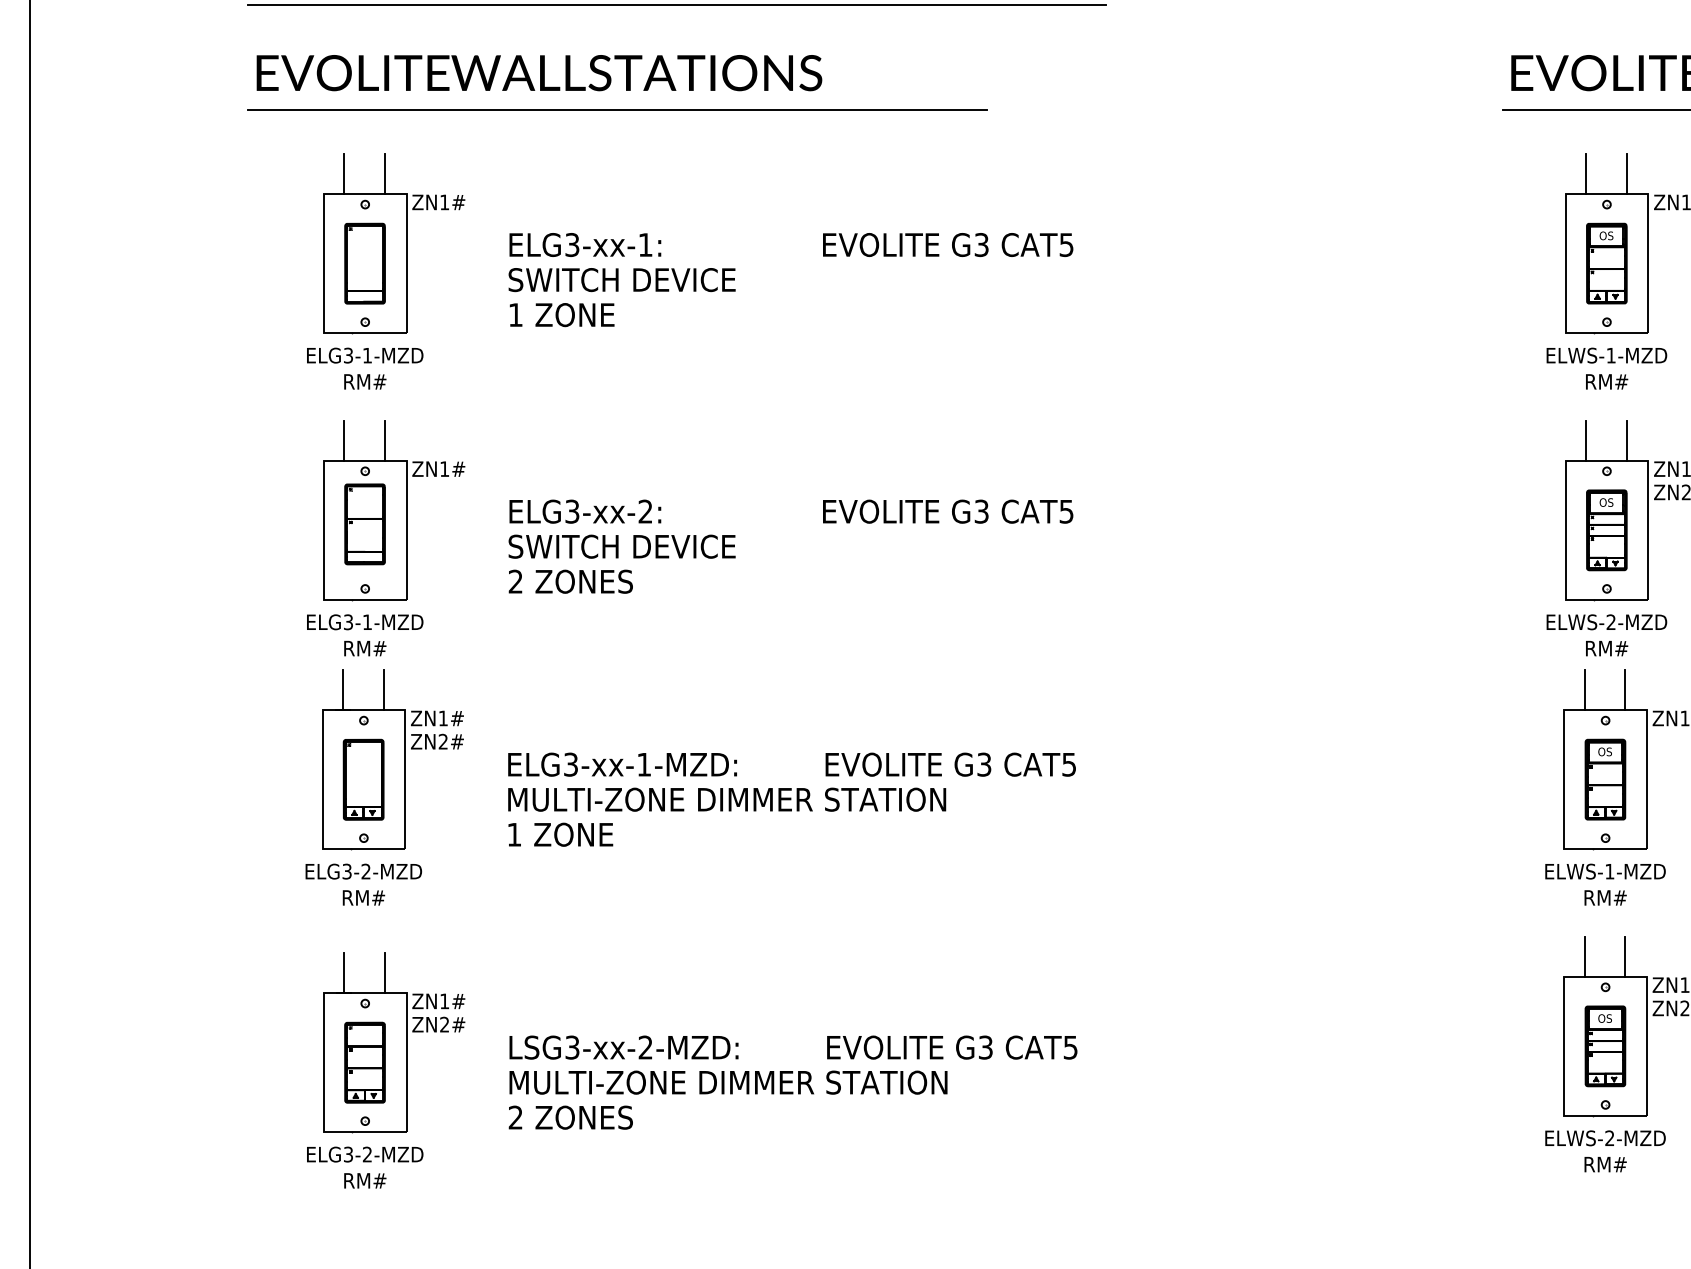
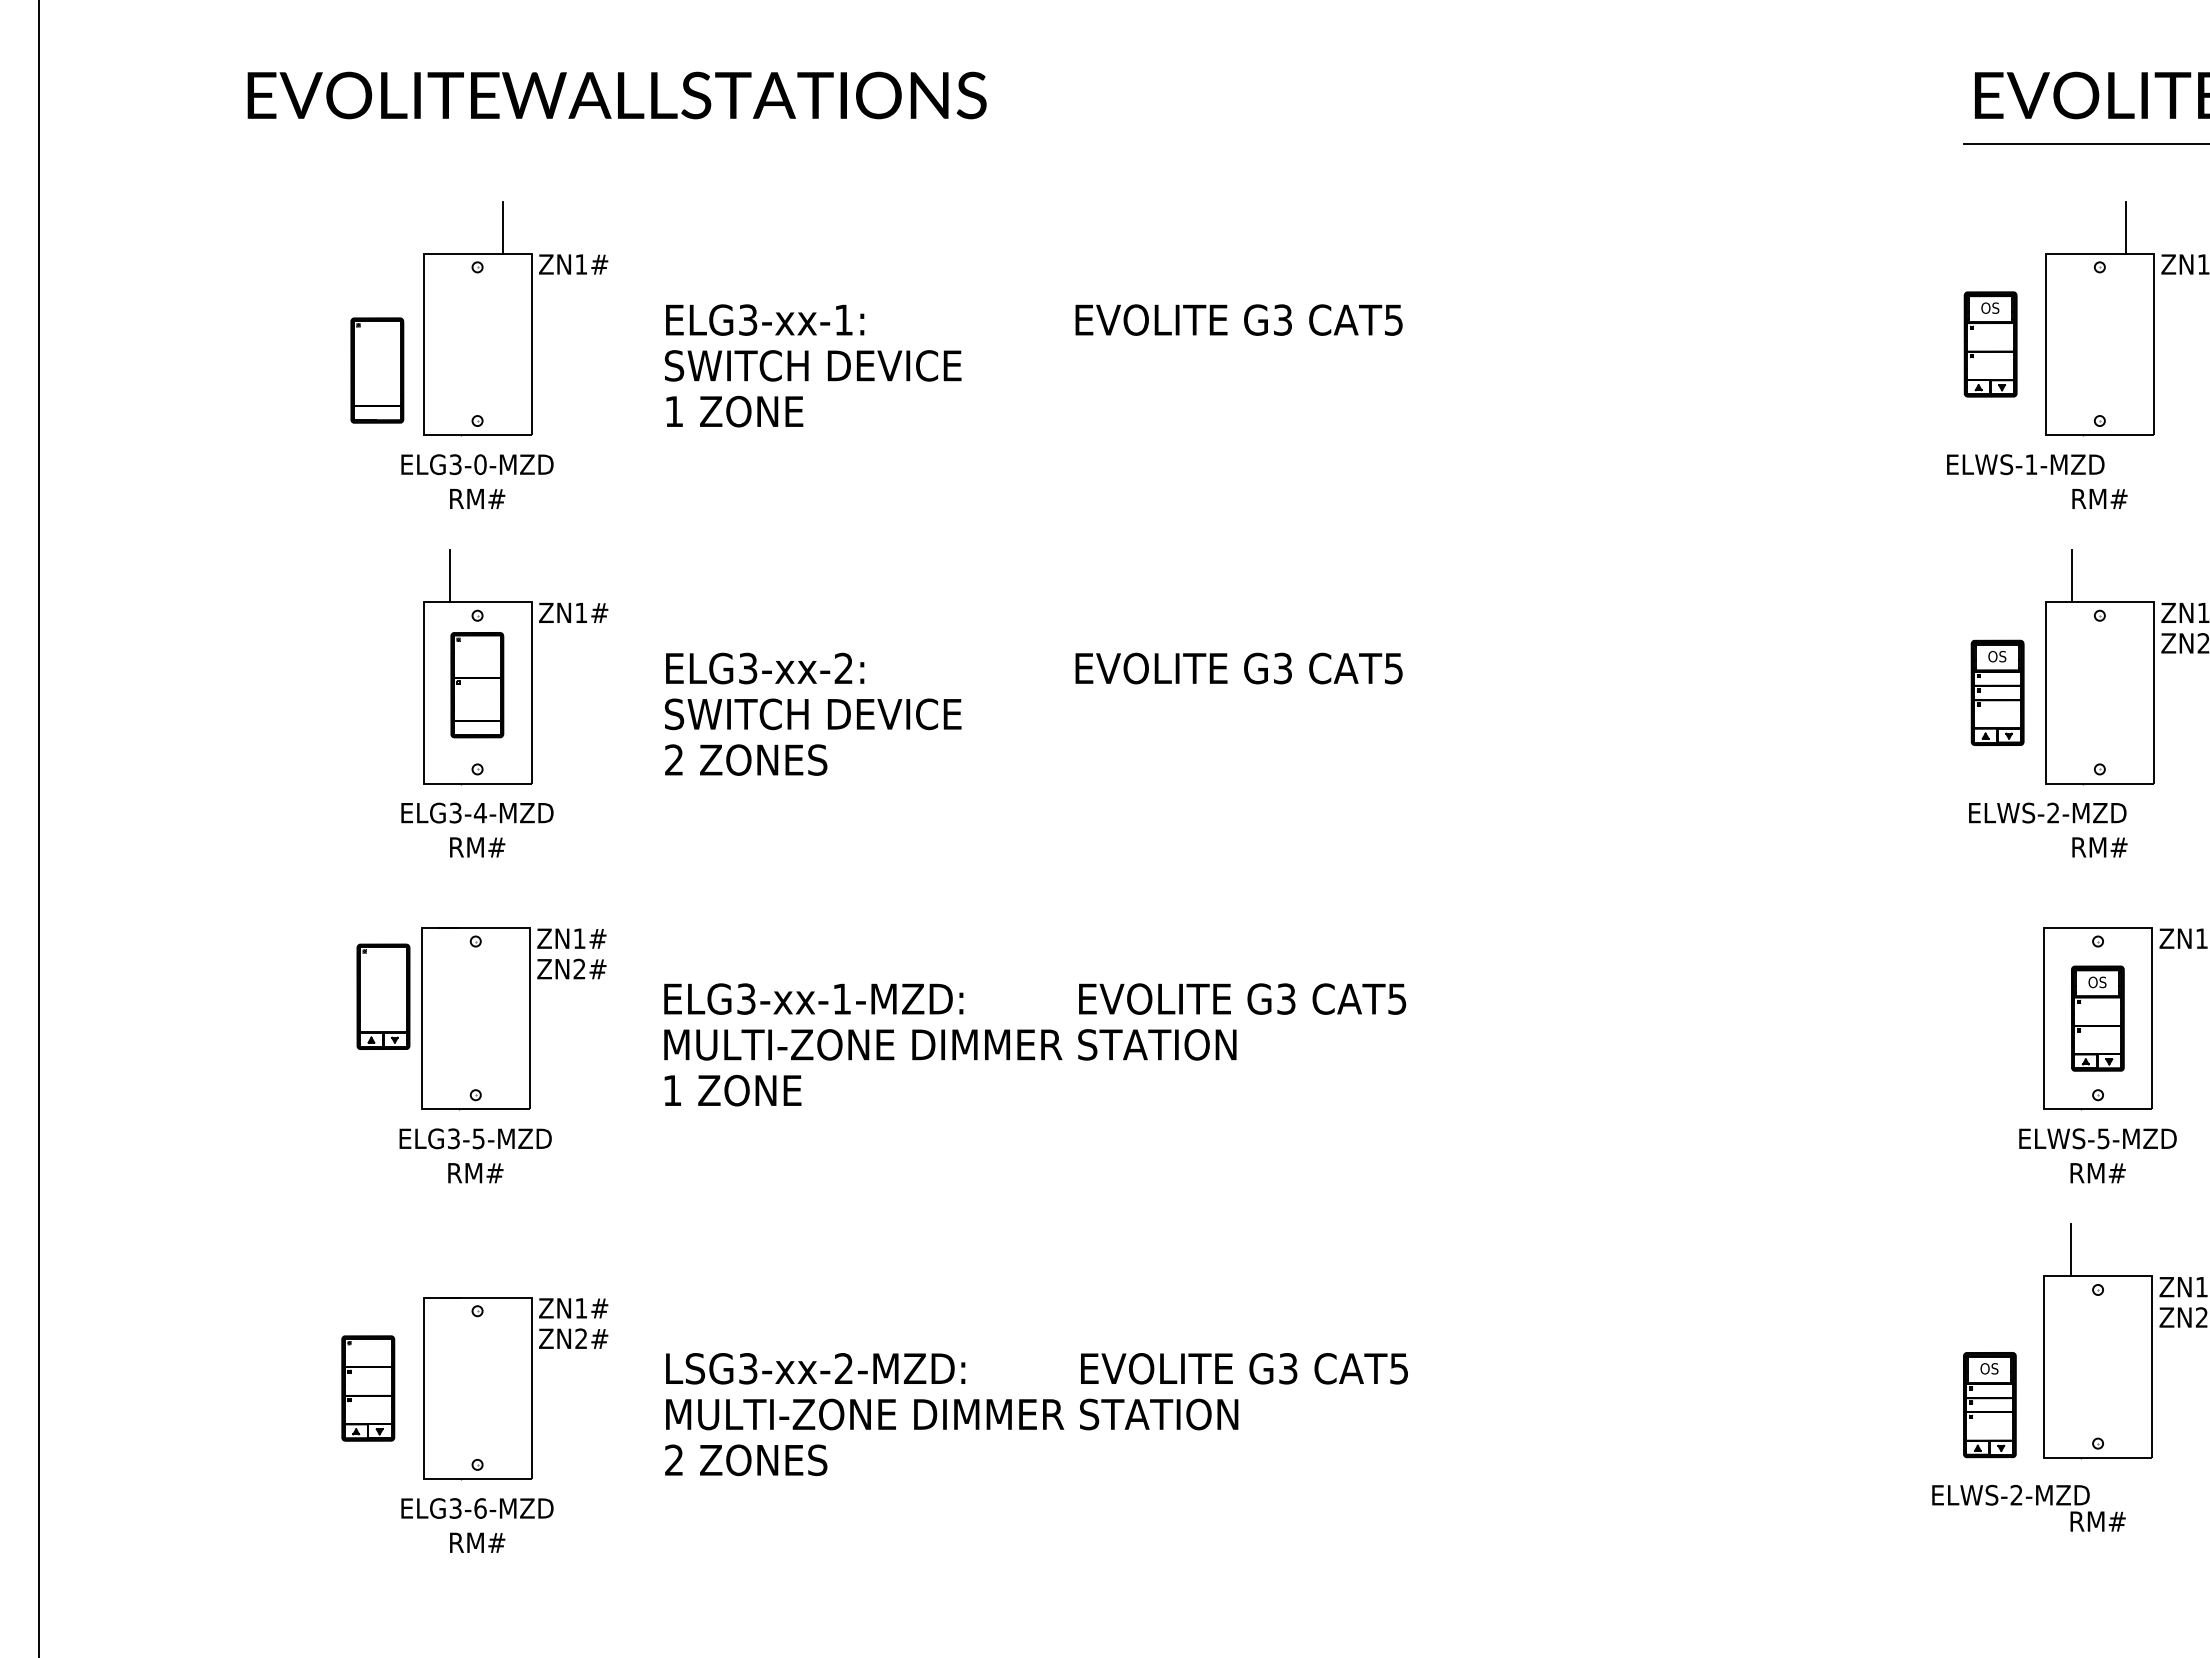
line: (676, 4) -> (884, 6), removed
text: (538, 73) -> (616, 95), moved
line: (617, 110) -> (807, 144), removed
line: (344, 174) -> (450, 227), removed
line: (1586, 174) -> (2072, 227), removed
part: (365, 263) -> (377, 370), moved
part: (1606, 263) -> (1990, 344), moved
text: (367, 355) -> (480, 464), ELG3-1-MZD -> ELG3-0-MZD
text: (1606, 355) -> (2025, 464), moved
line: (385, 441) -> (503, 576), removed
line: (1626, 441) -> (2125, 576), removed
part: (1606, 530) -> (1997, 692), moved
text: (1606, 621) -> (2047, 812), moved
text: (366, 622) -> (479, 813), ELG3-1-MZD -> ELG3-4-MZD
line: (343, 689) -> (448, 901), removed
line: (383, 689) -> (501, 901), removed
line: (1584, 689) -> (2070, 901), removed
line: (1625, 689) -> (2123, 901), removed
part: (363, 779) -> (383, 996), moved
text: (365, 871) -> (478, 1138), ELG3-2-MZD -> ELG3-5-MZD
text: (1609, 871) -> (2103, 1138), ELWS-1-MZD -> ELWS-5-MZD
line: (1625, 957) -> (2123, 1250), removed
line: (344, 973) -> (450, 1271), removed
line: (385, 973) -> (503, 1271), removed
part: (1605, 1046) -> (1989, 1405), moved
part: (365, 1062) -> (368, 1388), moved
text: (1605, 1137) -> (2010, 1494), moved
text: (367, 1154) -> (480, 1508), ELG3-2-MZD -> ELG3-6-MZD

